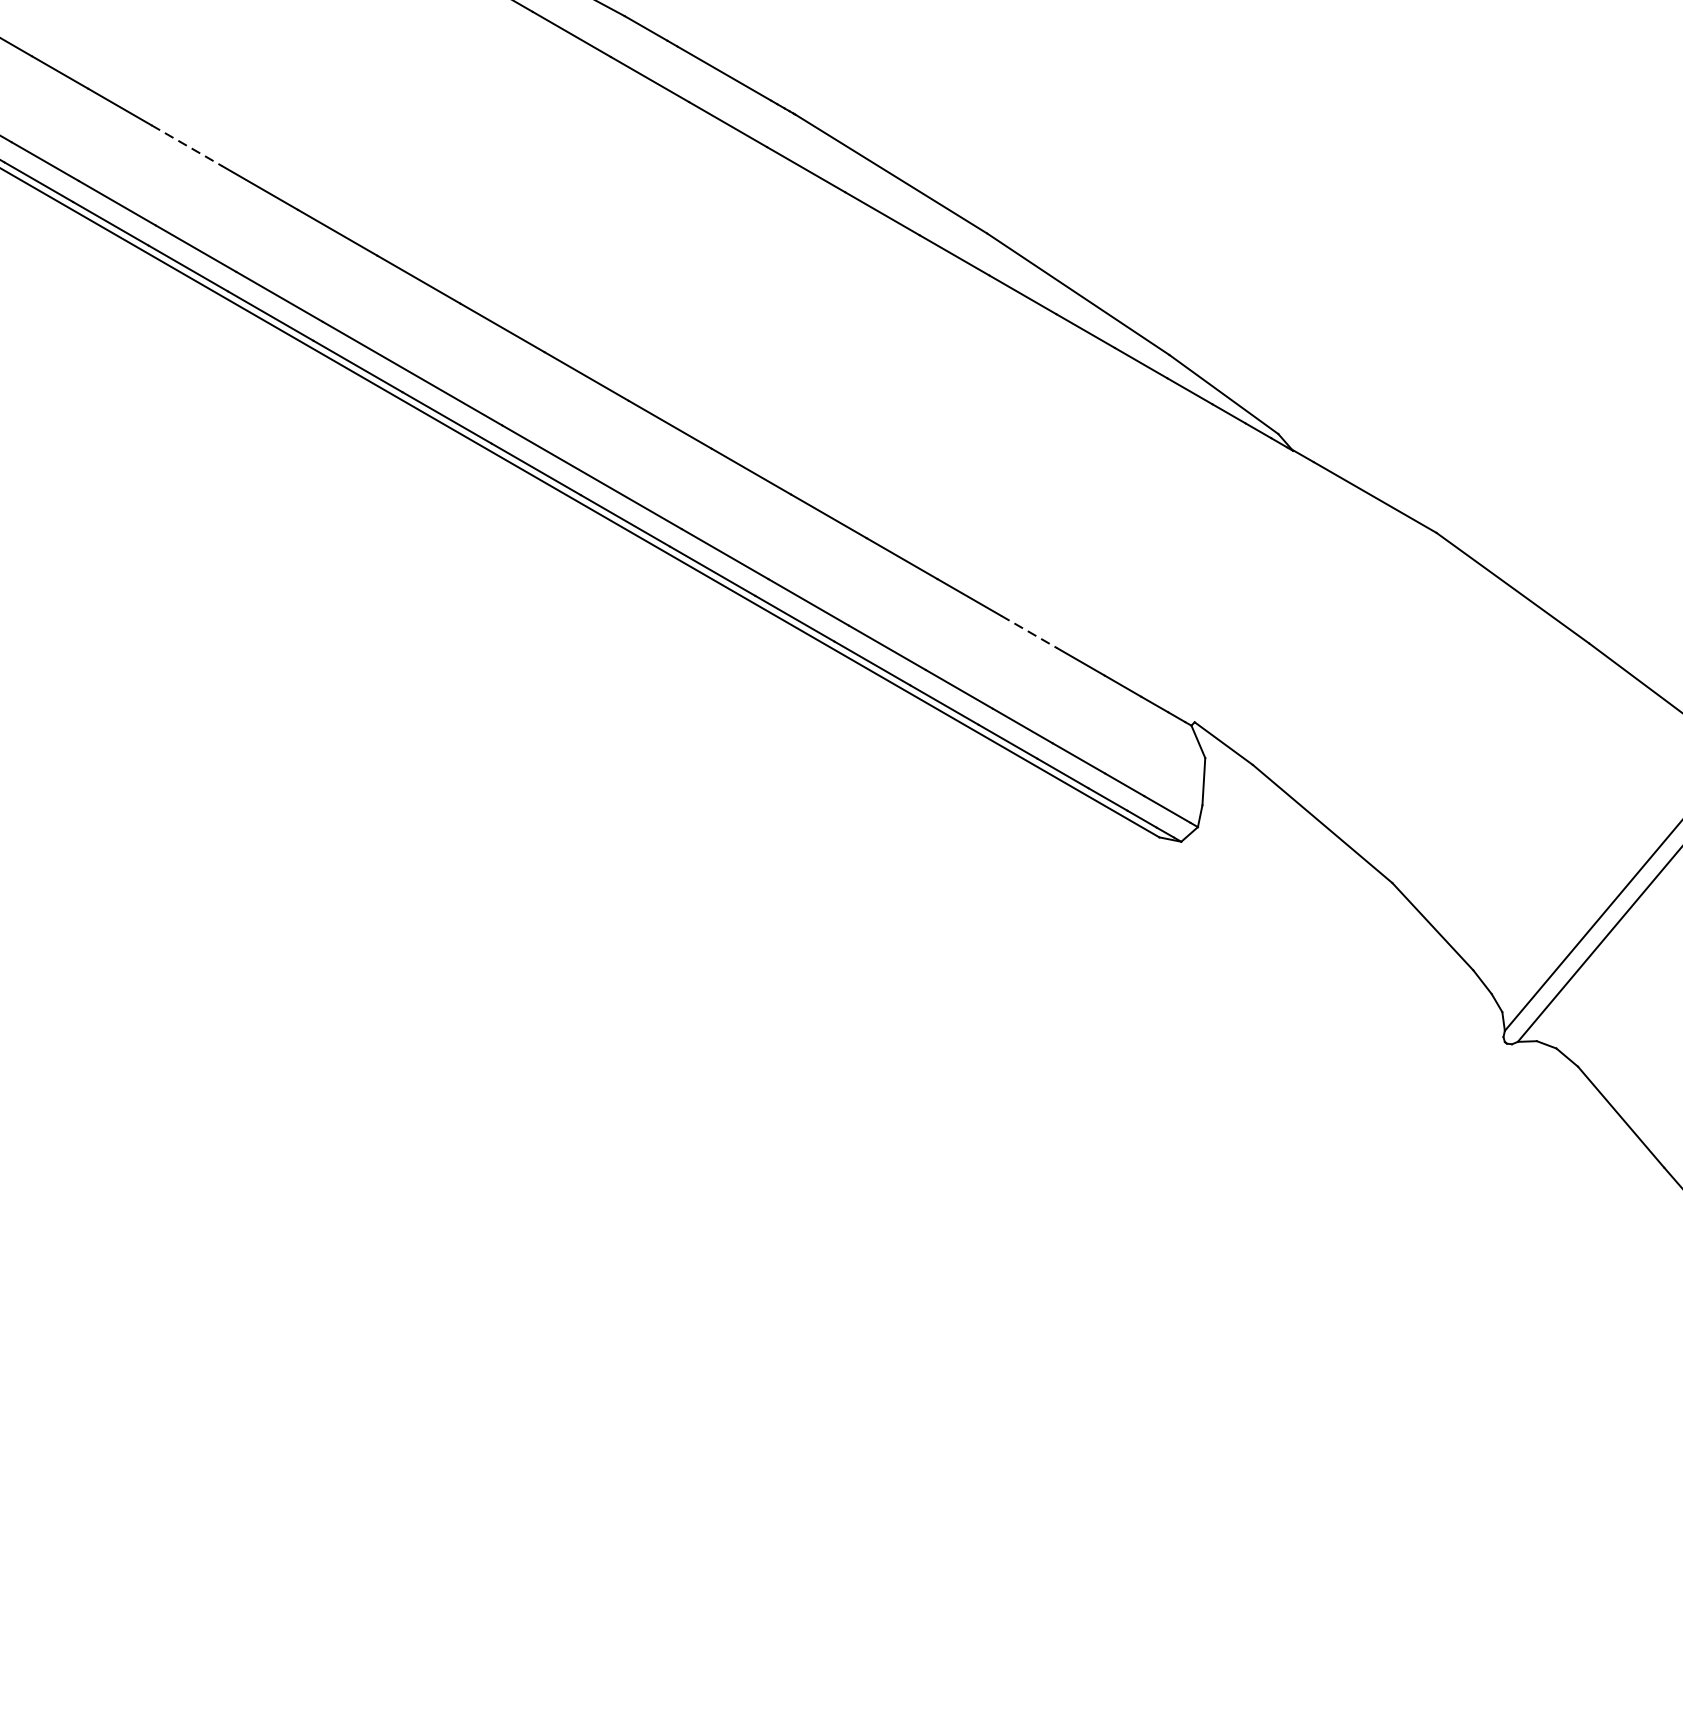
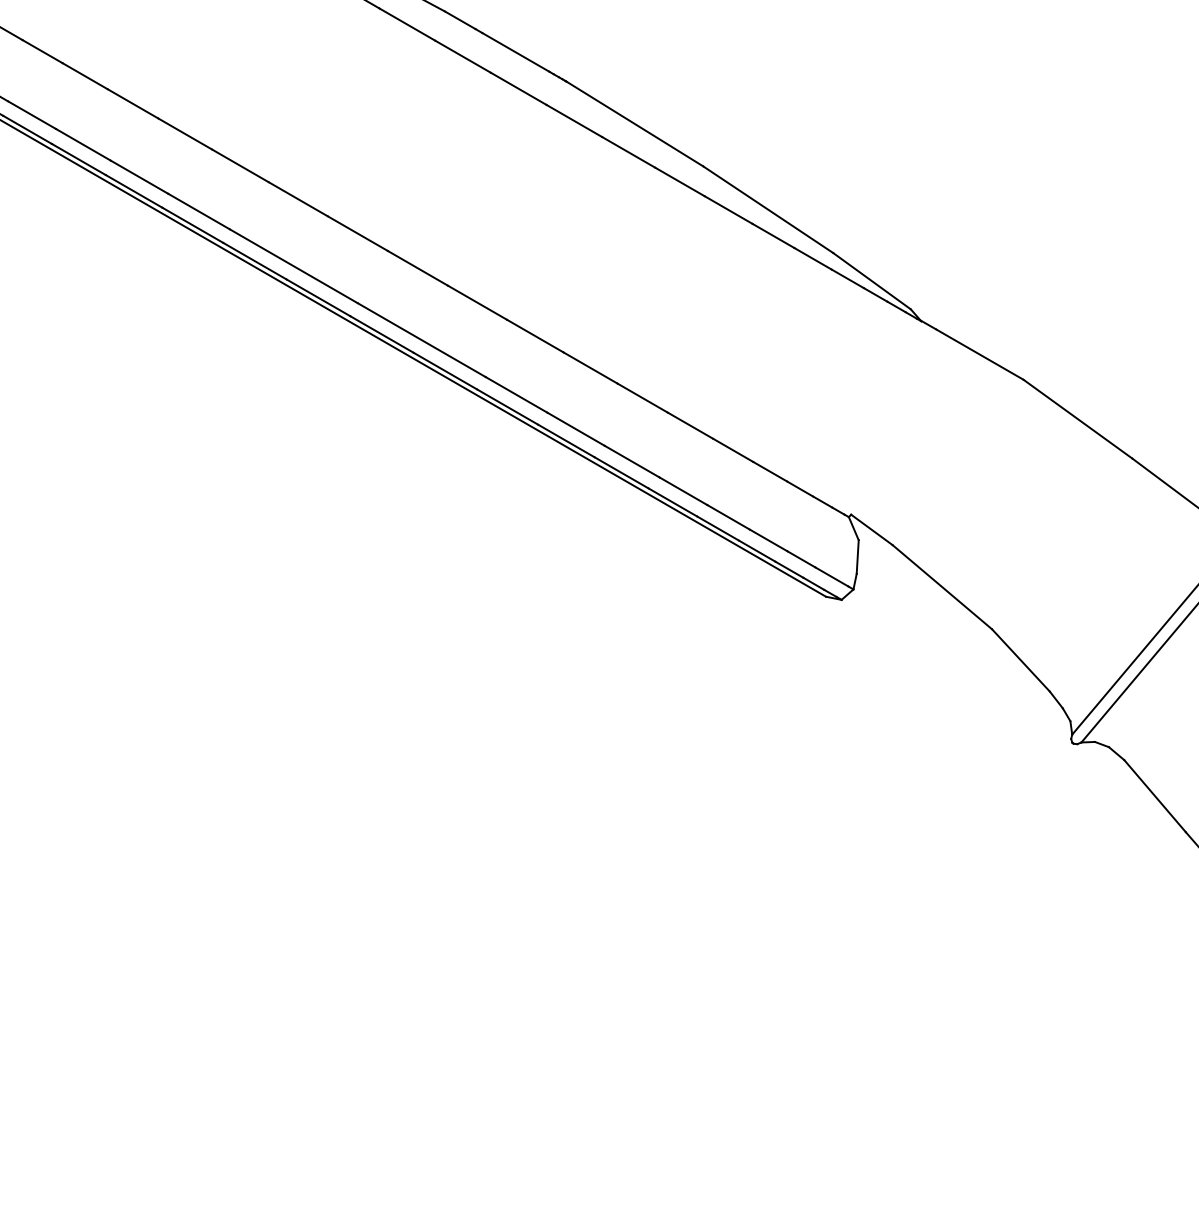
line: (187, 146) -> (133, 104), dashed -> solid
line: (1029, 632) -> (733, 450), dashed -> solid

